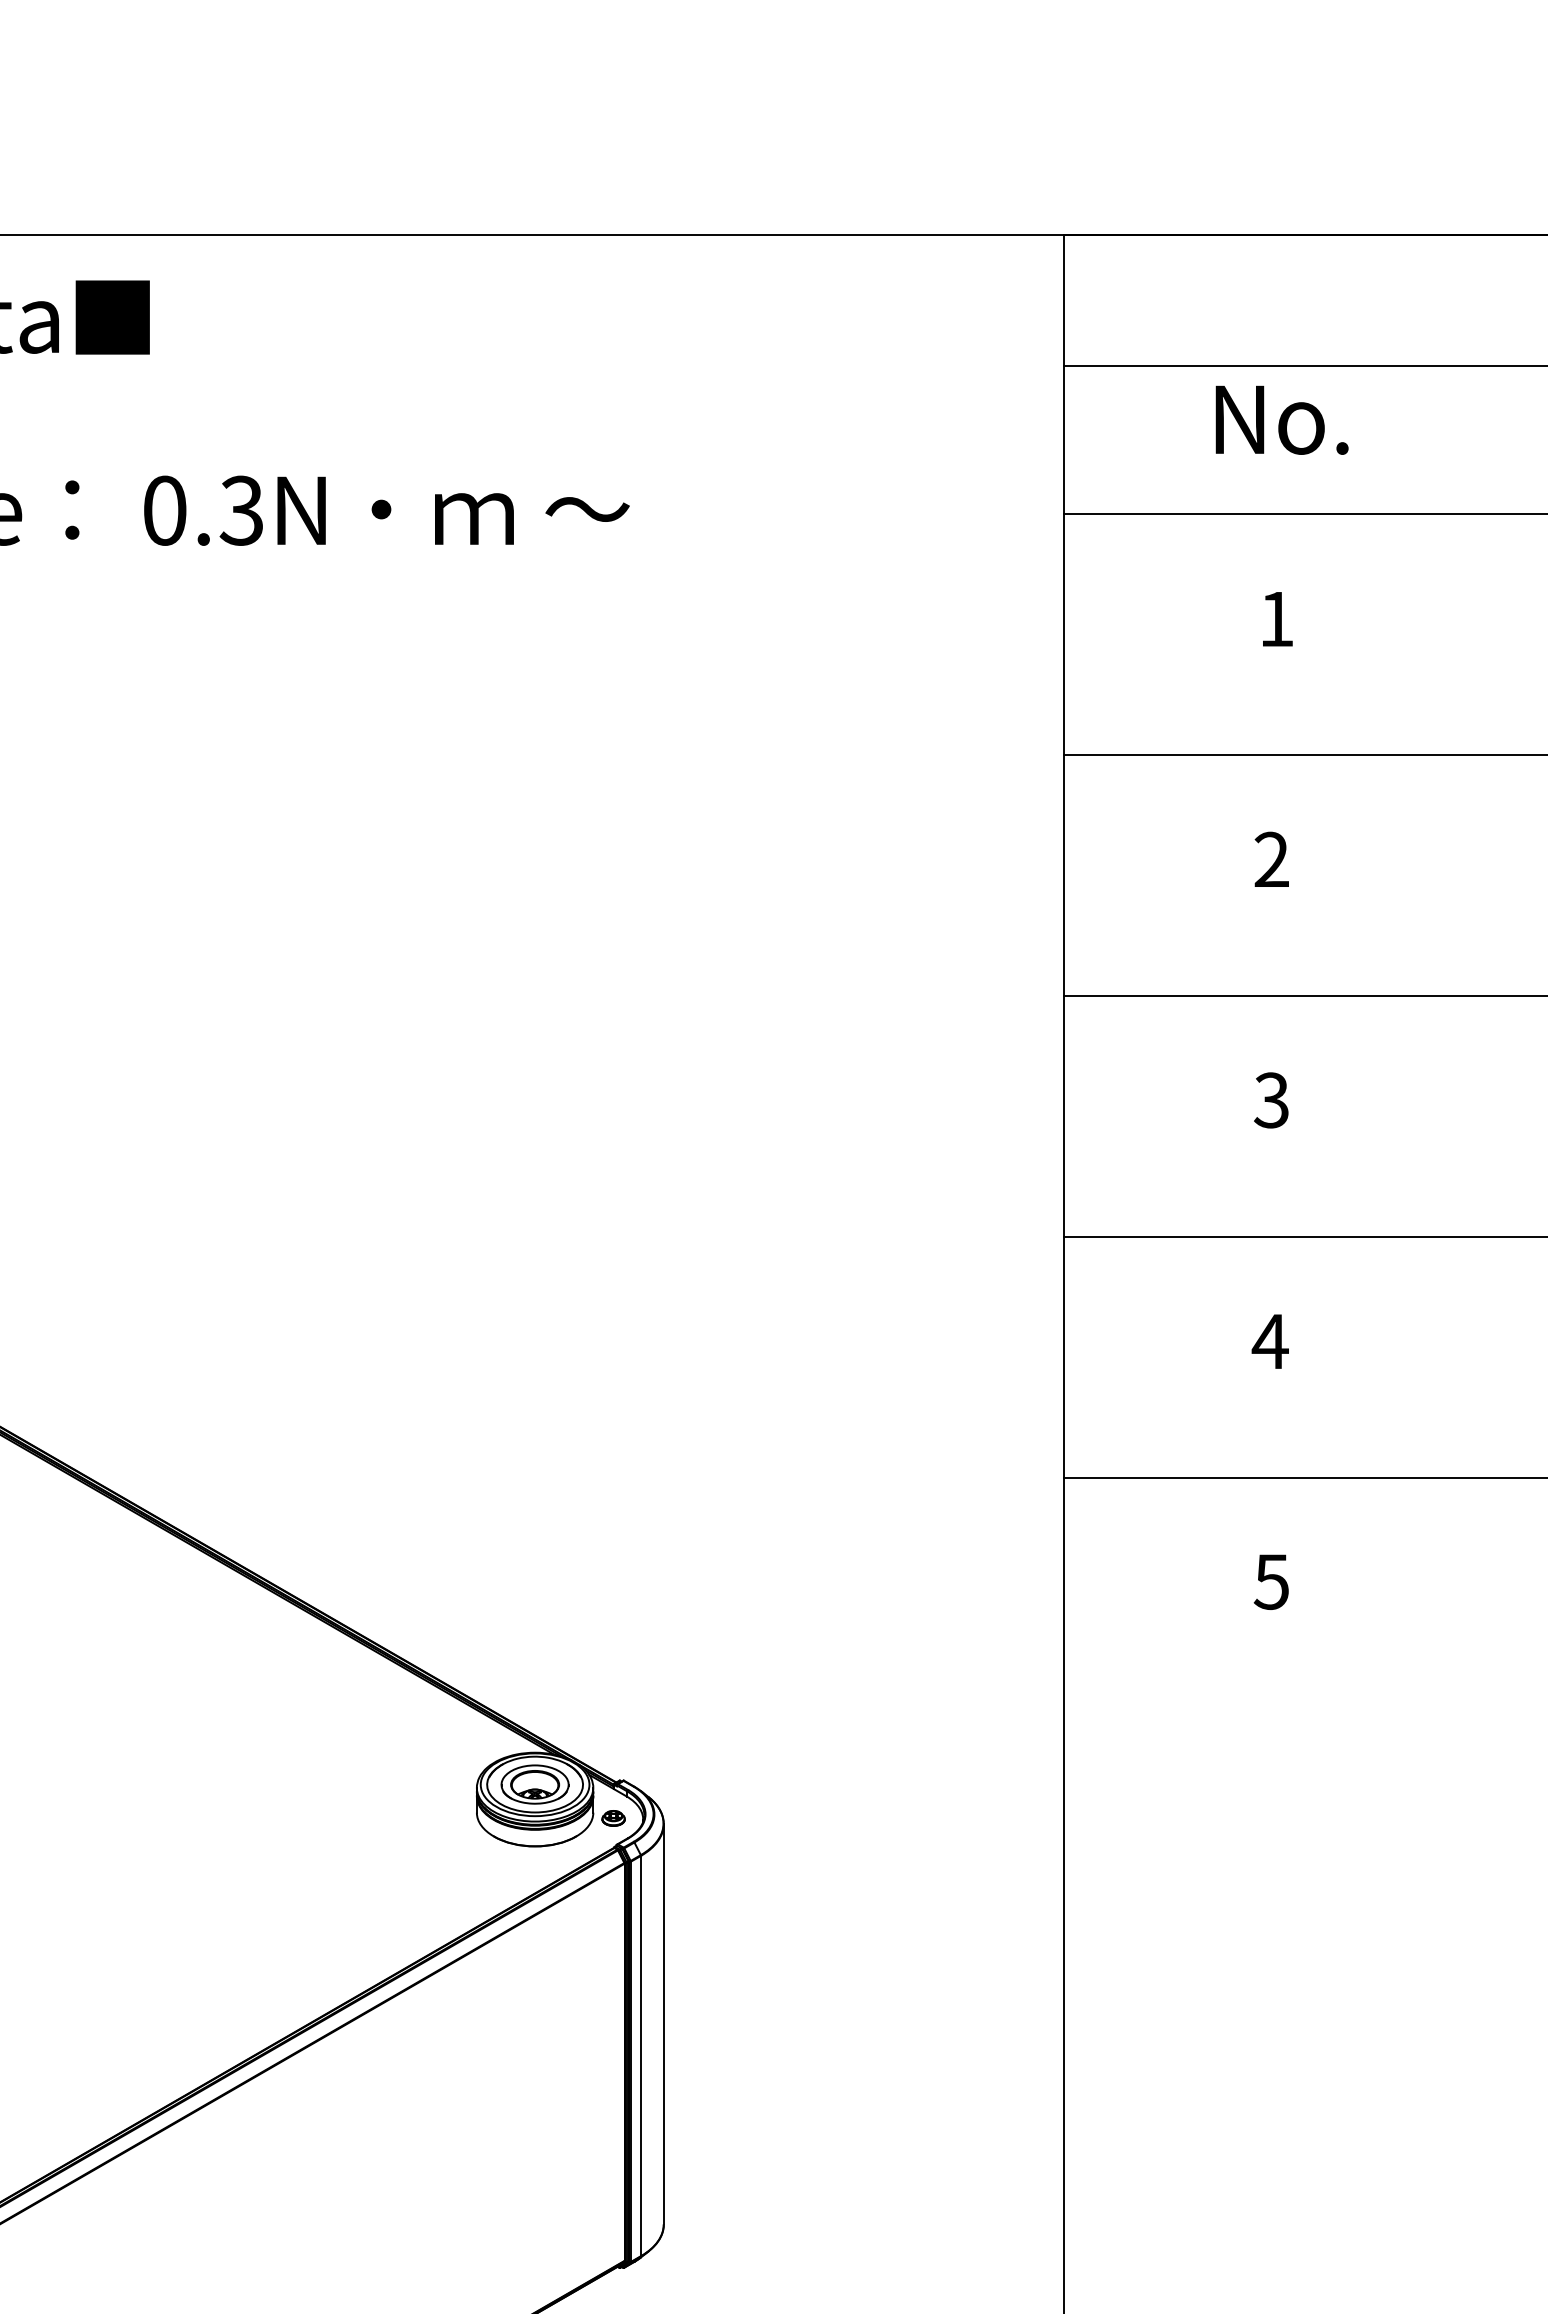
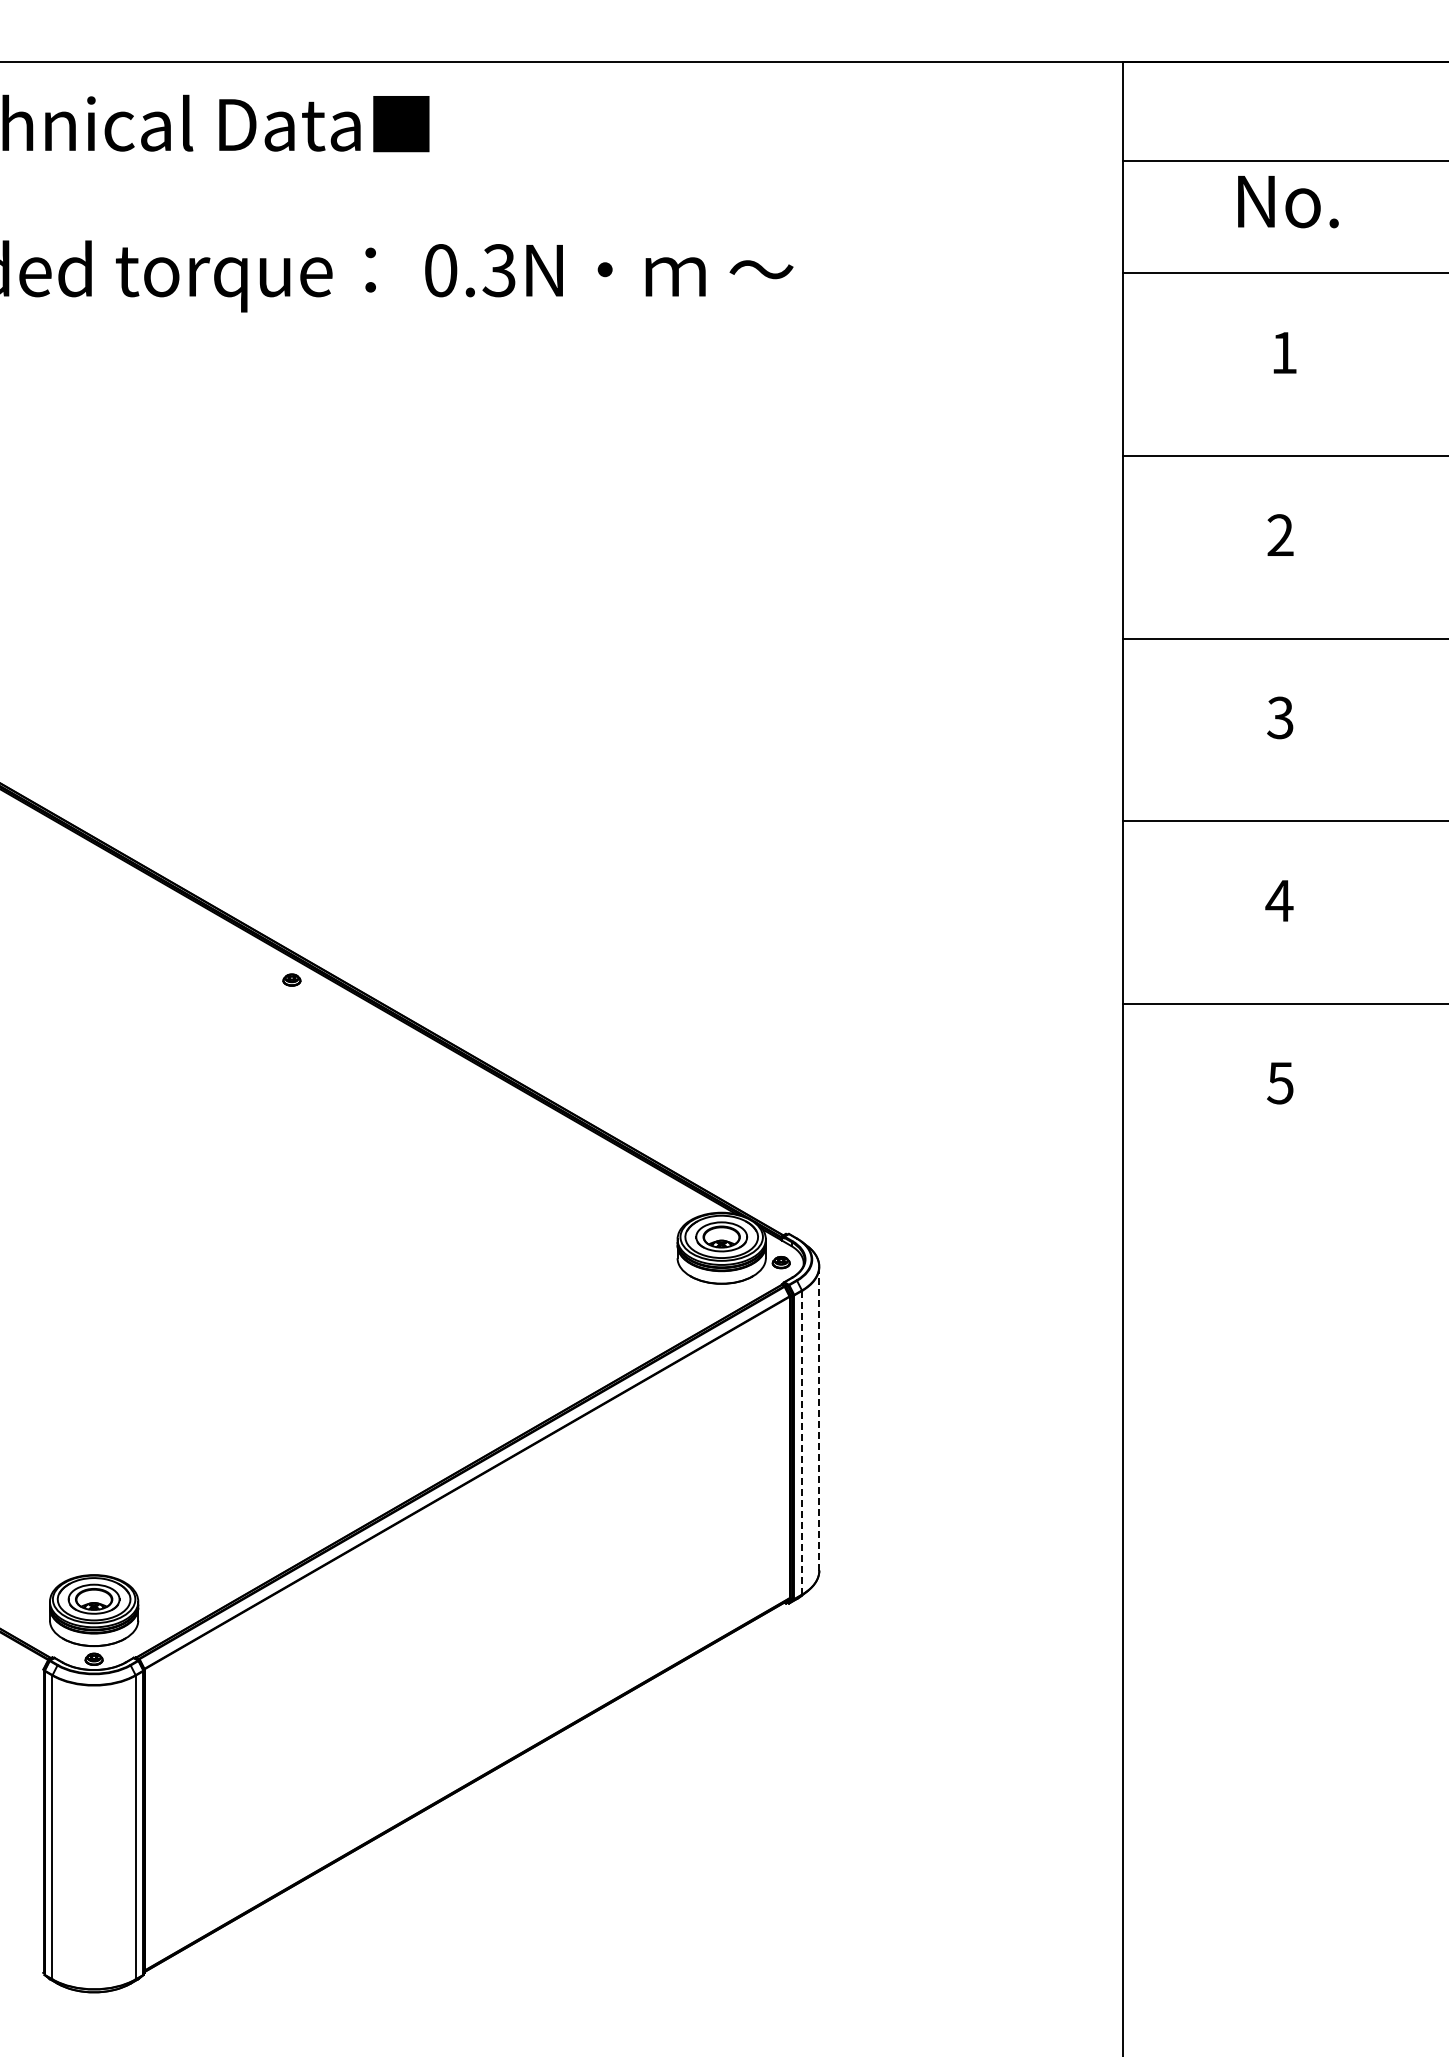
line: (664, 2023) -> (819, 1418), solid -> dashed
line: (641, 2055) -> (802, 1442), solid -> dashed

